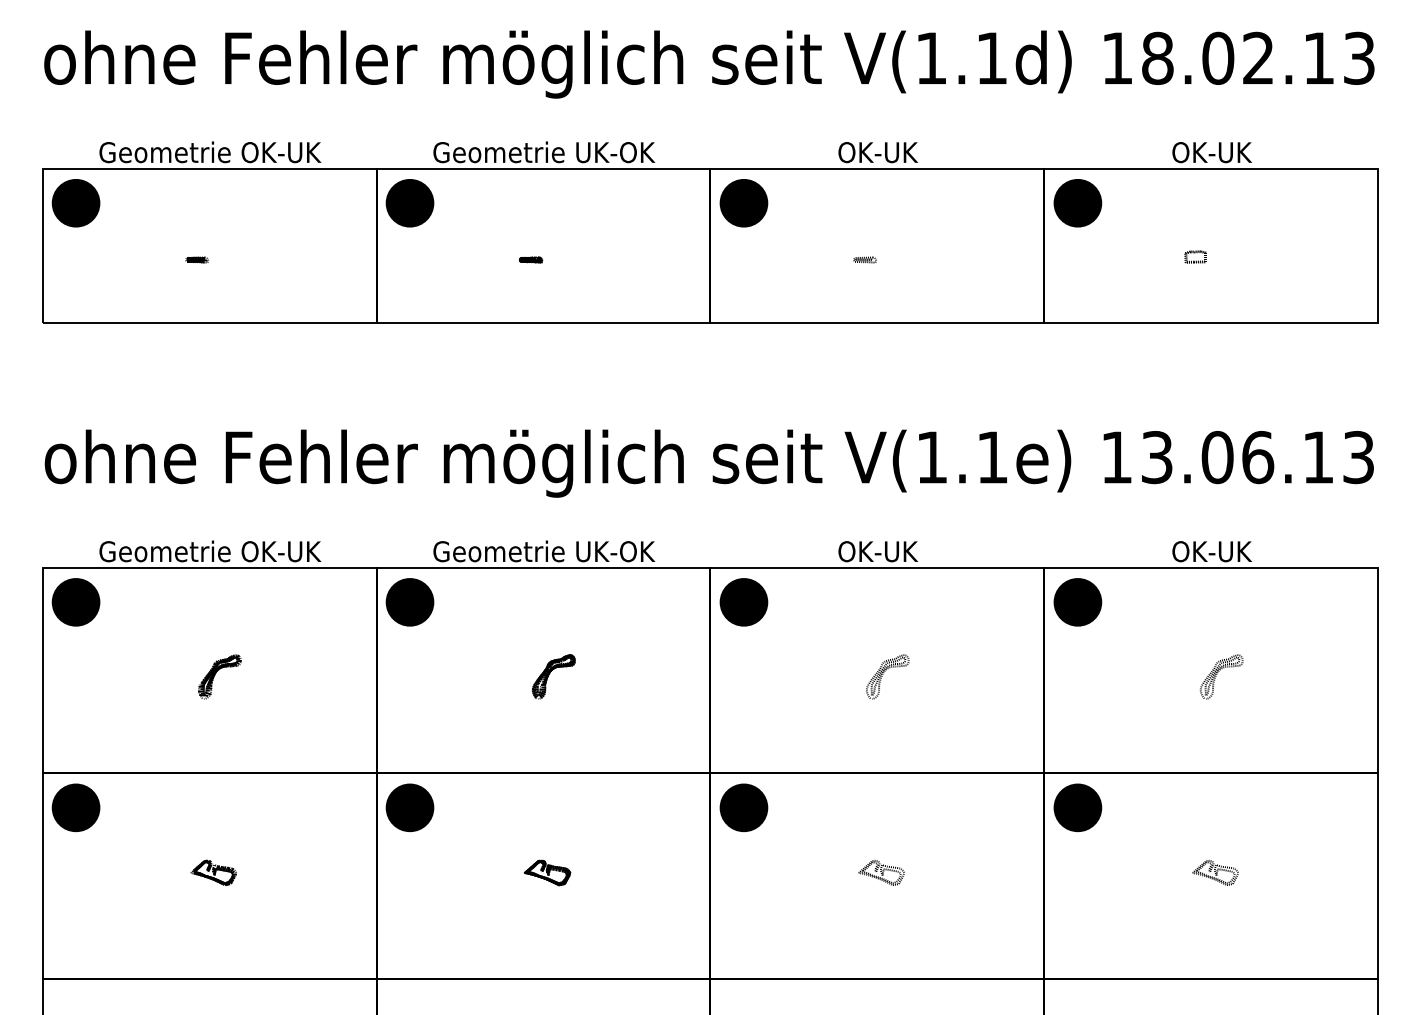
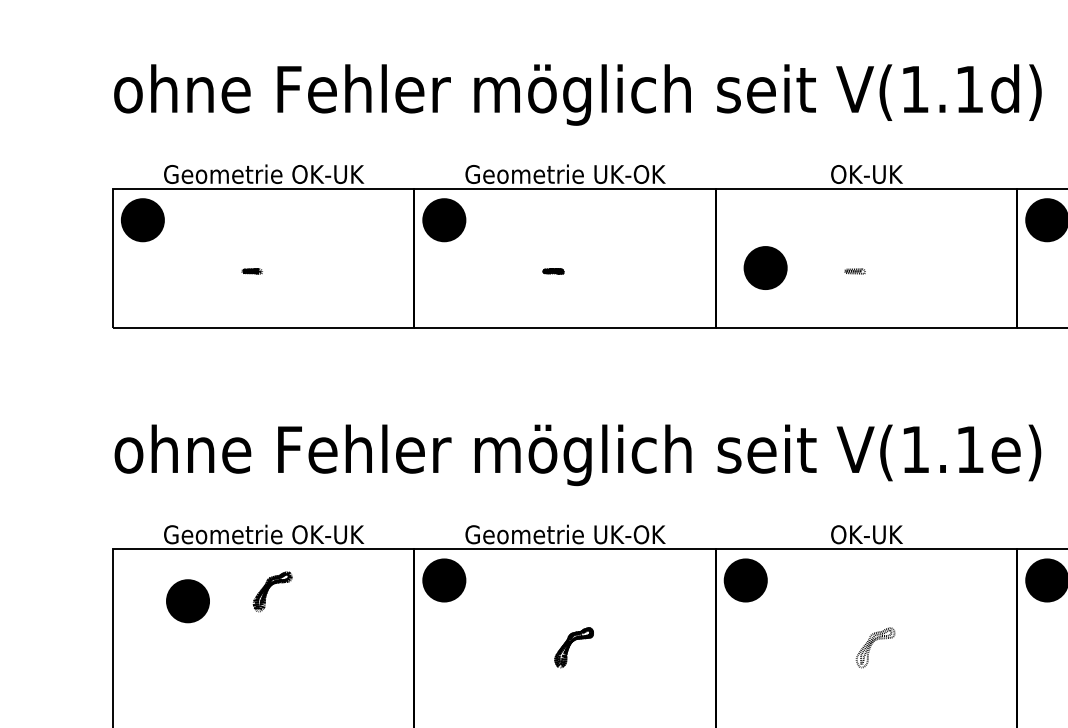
part: (743, 203) -> (765, 268), moved
part: (75, 602) -> (187, 601), moved
part: (219, 676) -> (272, 591), moved

